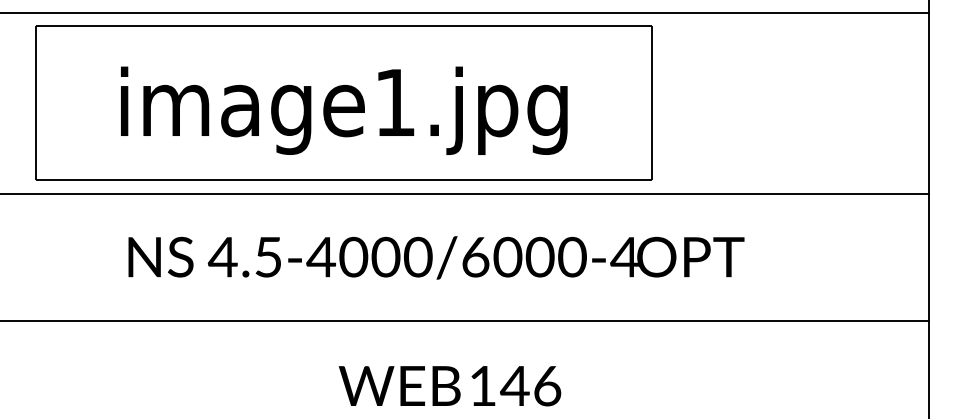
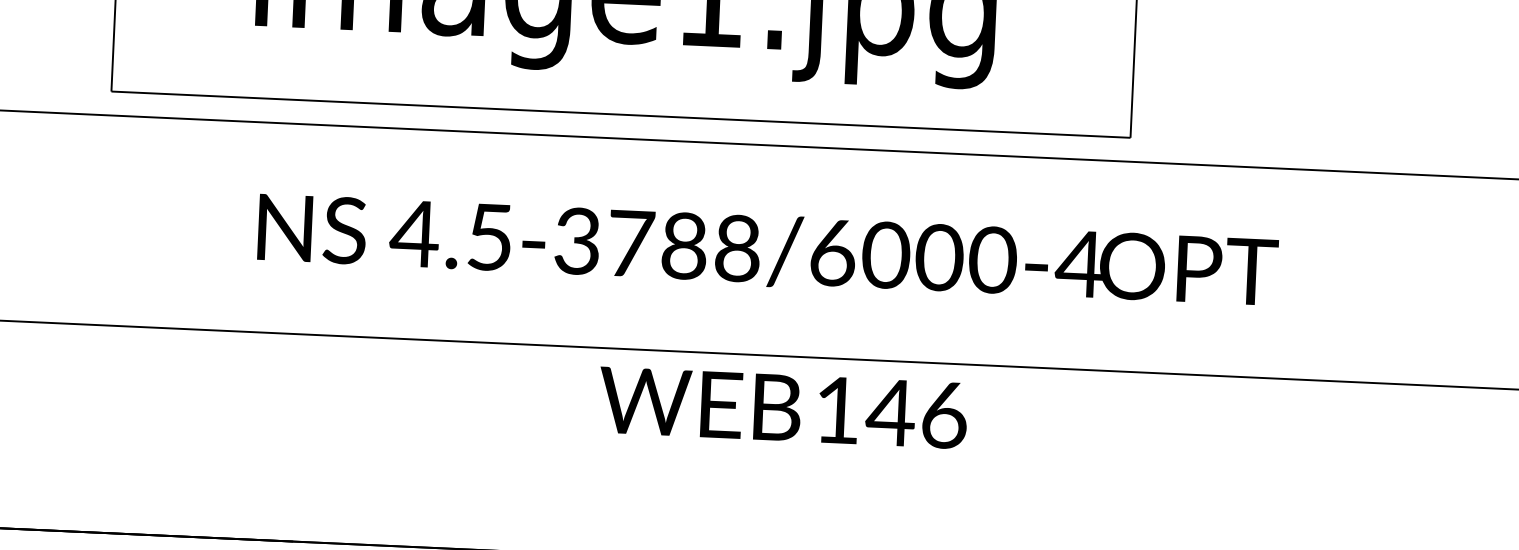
text: (369, 256) -> (657, 243), 4.5-4000/6000-4 -> 4.5-3788/6000-4
text: (449, 386) -> (782, 408), moved

